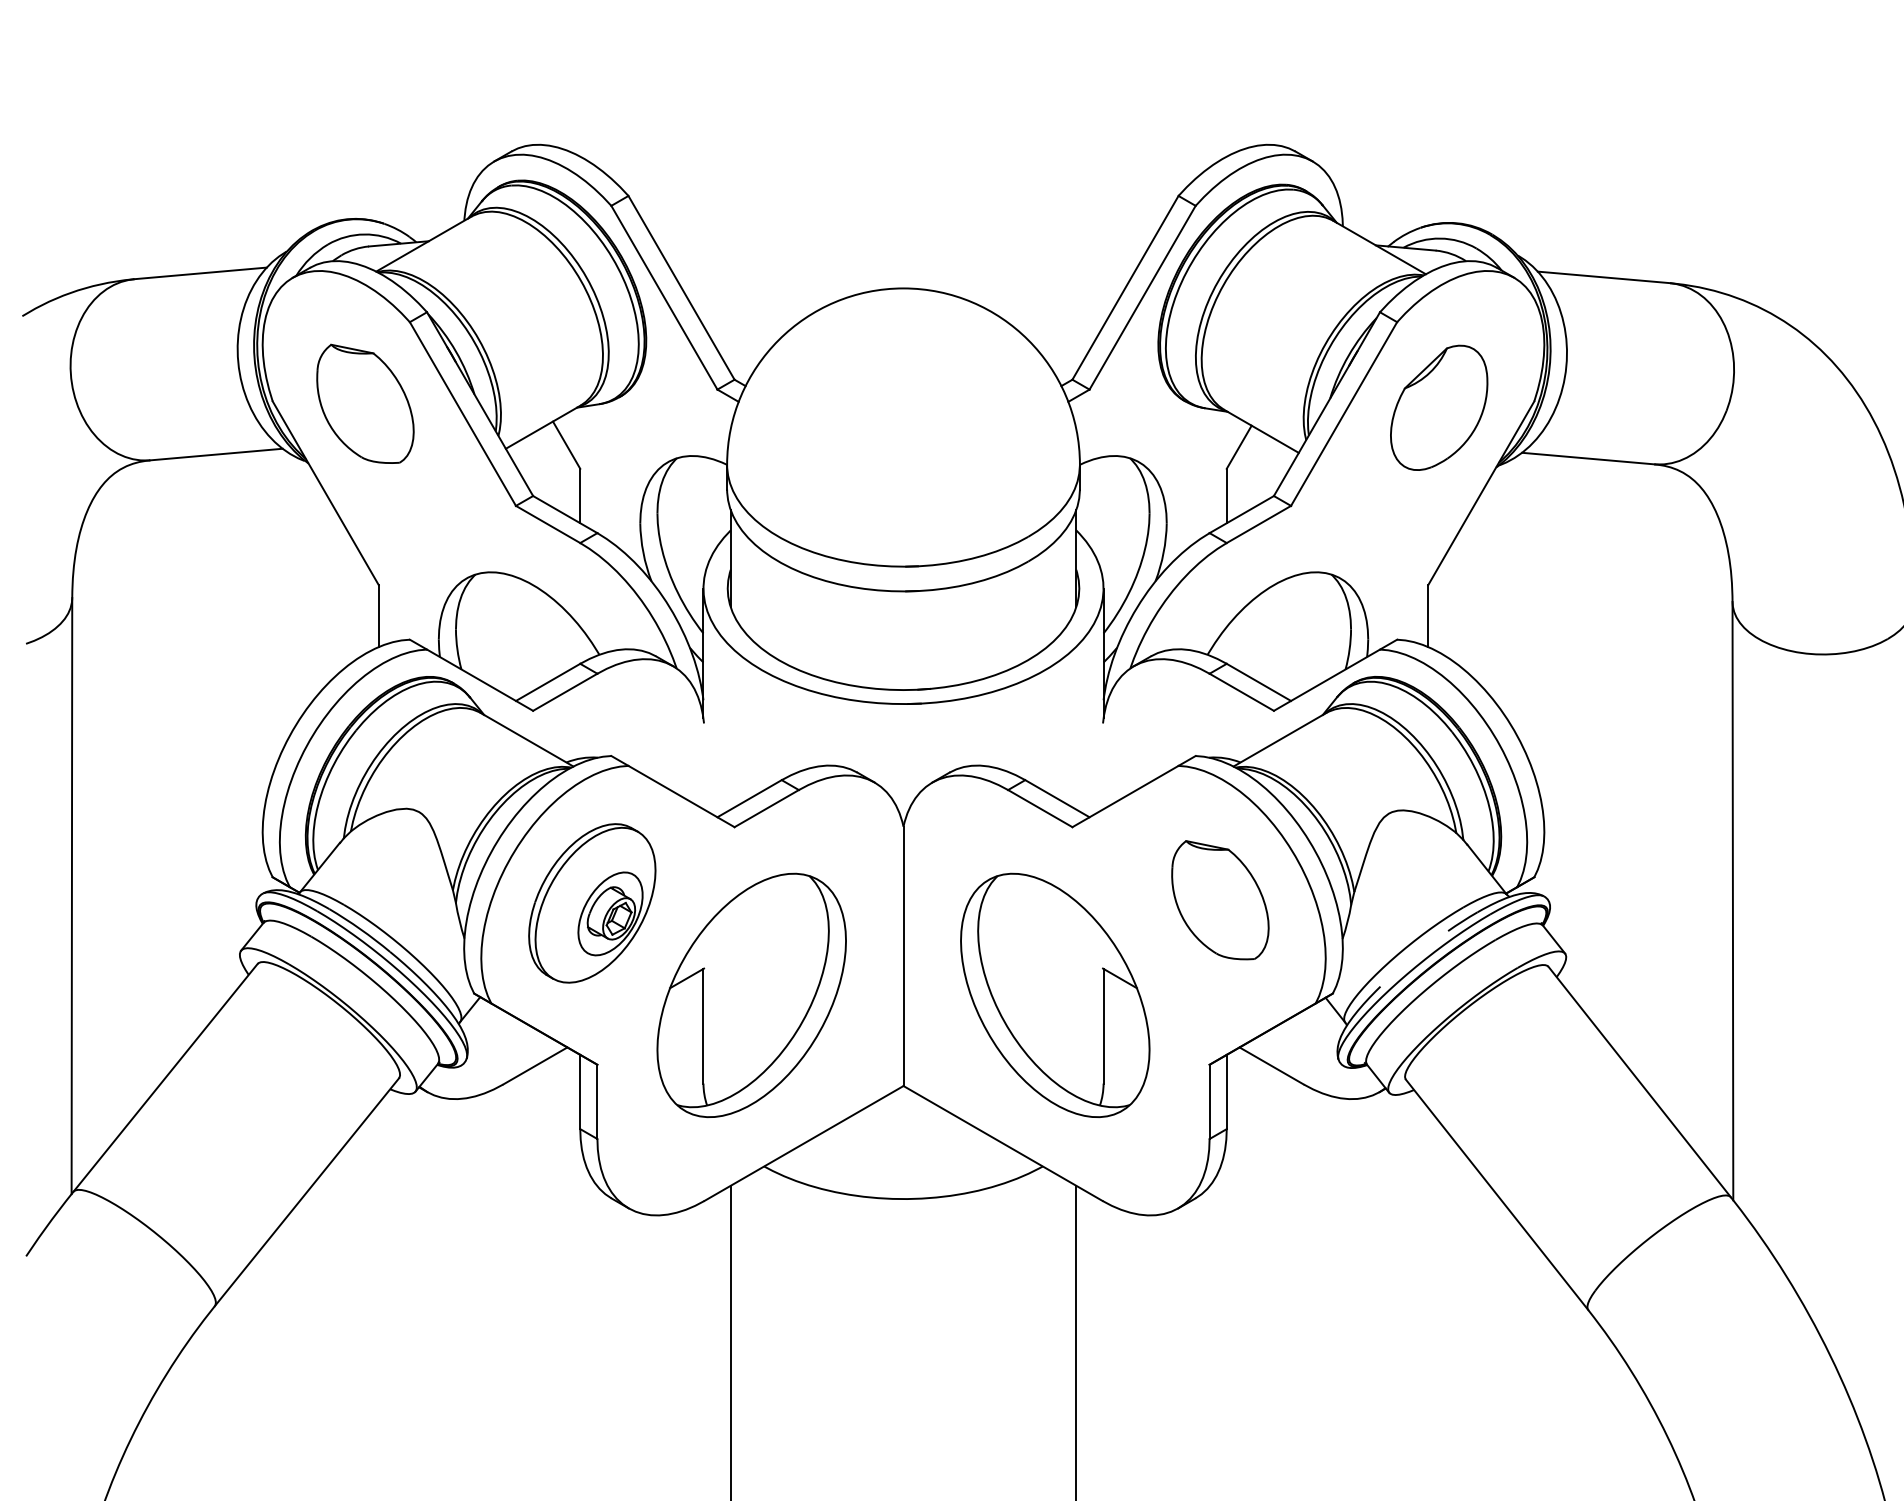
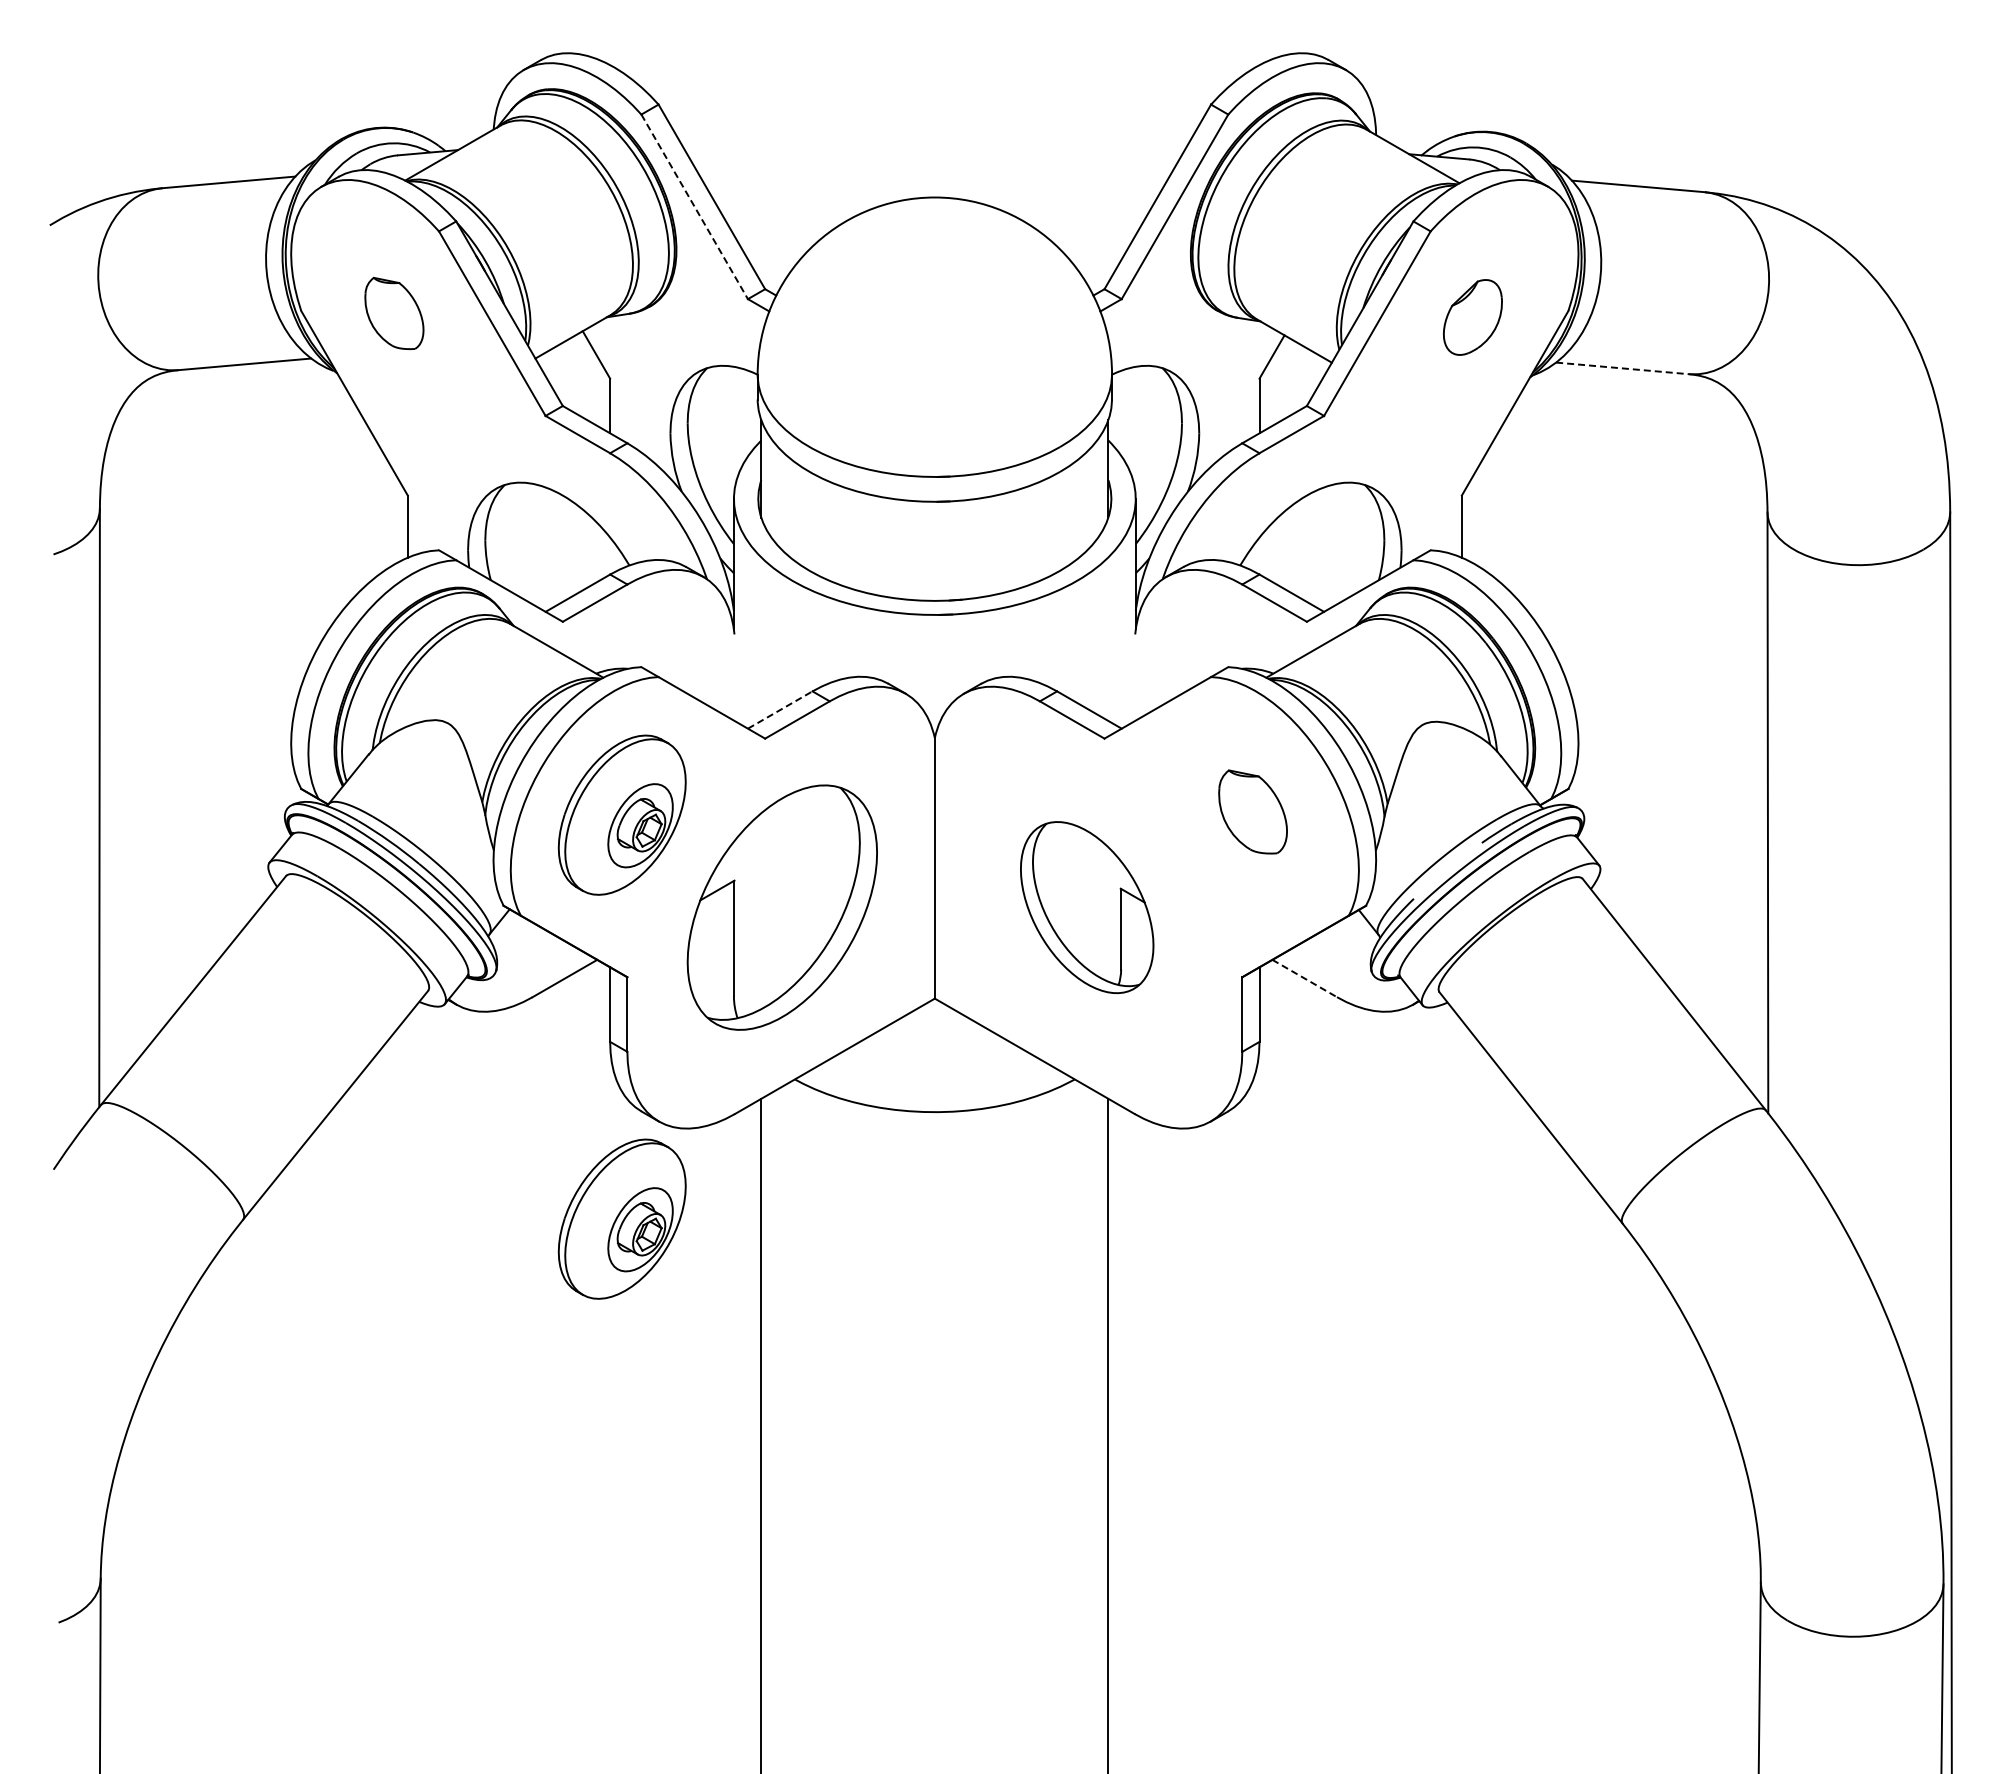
line: (664, 297) -> (694, 206), solid -> dashed
part: (365, 403) -> (394, 313), size x0.6
part: (1438, 407) -> (1472, 317), size x0.6
line: (1588, 458) -> (1622, 368), solid -> dashed
line: (749, 798) -> (780, 709), solid -> dashed
part: (1219, 899) -> (1252, 811), size x0.7
part: (1054, 995) -> (1086, 907), size x0.7
line: (1272, 1065) -> (1305, 978), solid -> dashed
part: (591, 1304) -> (621, 1218), added

